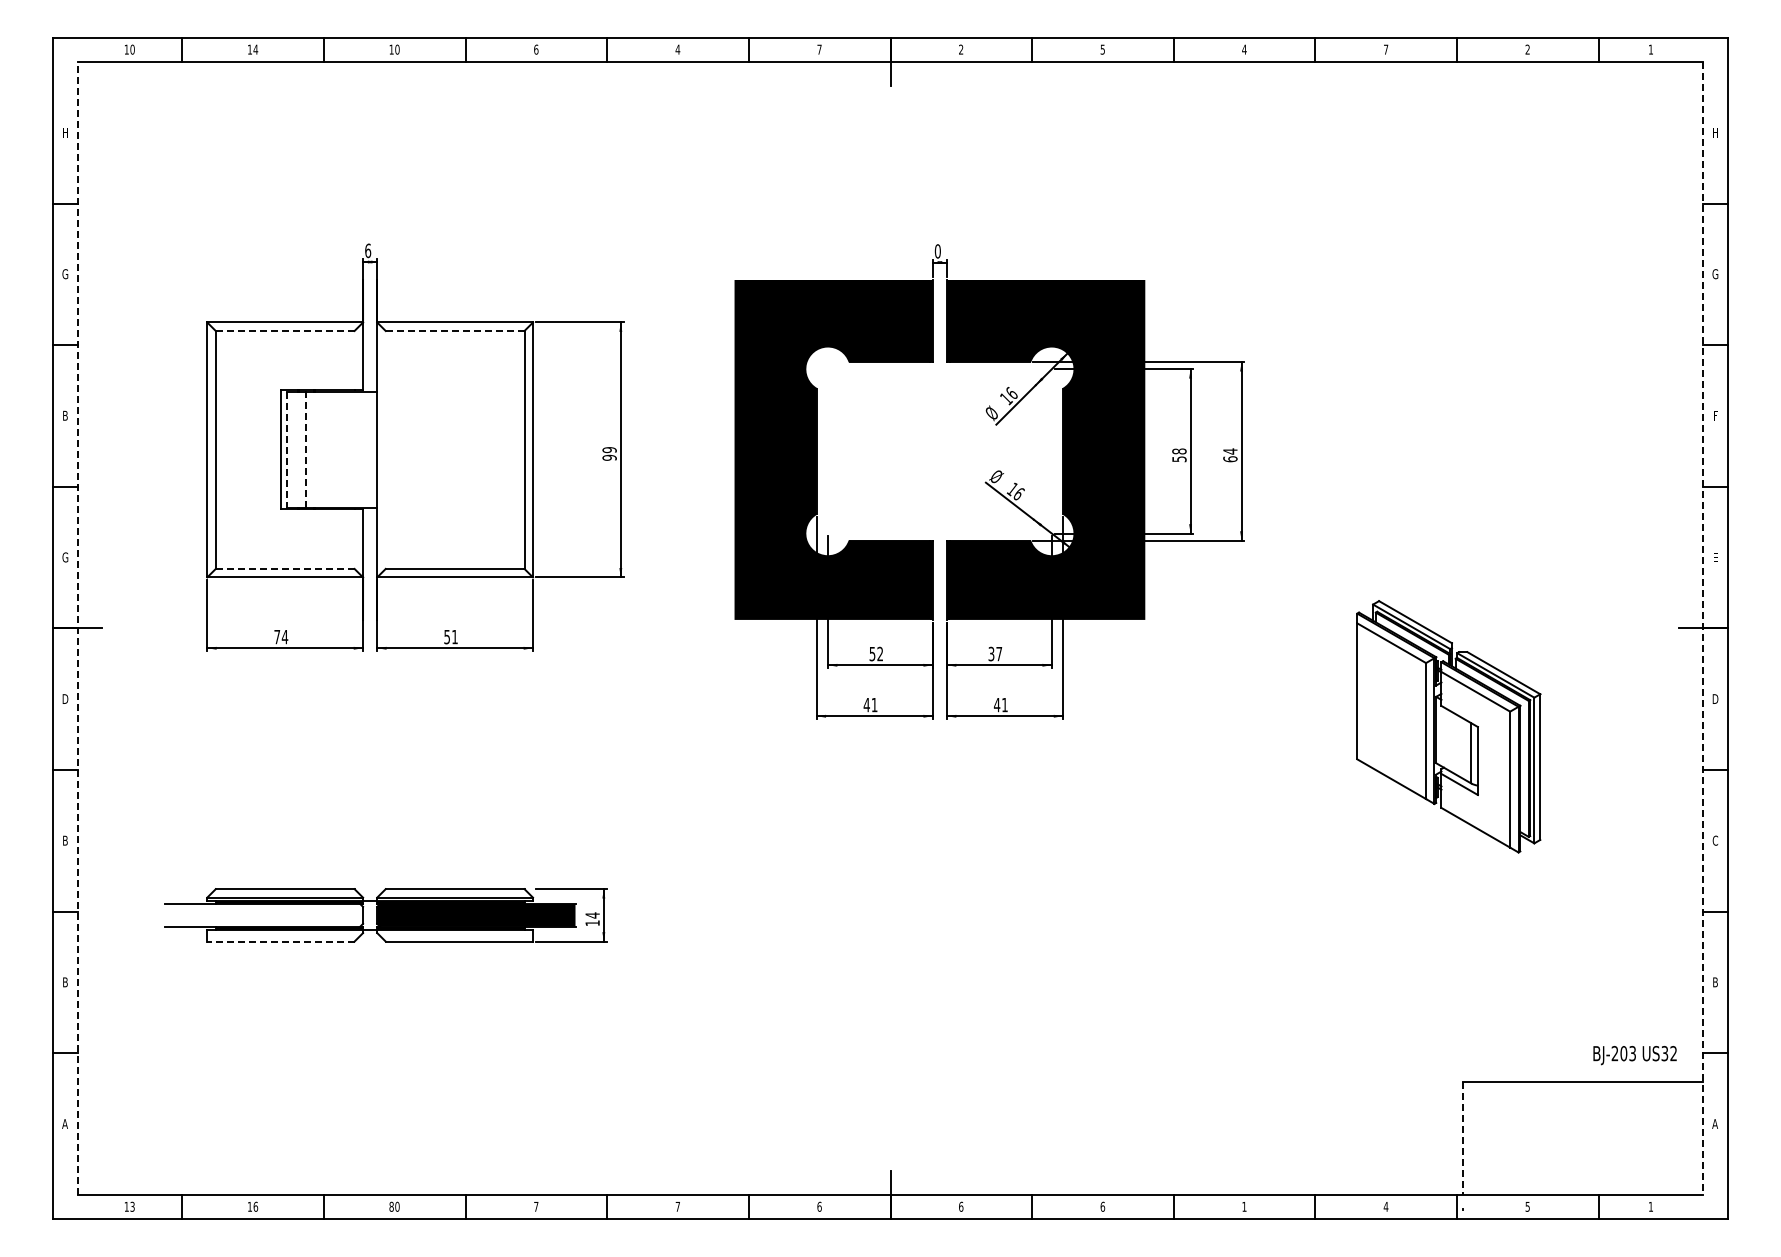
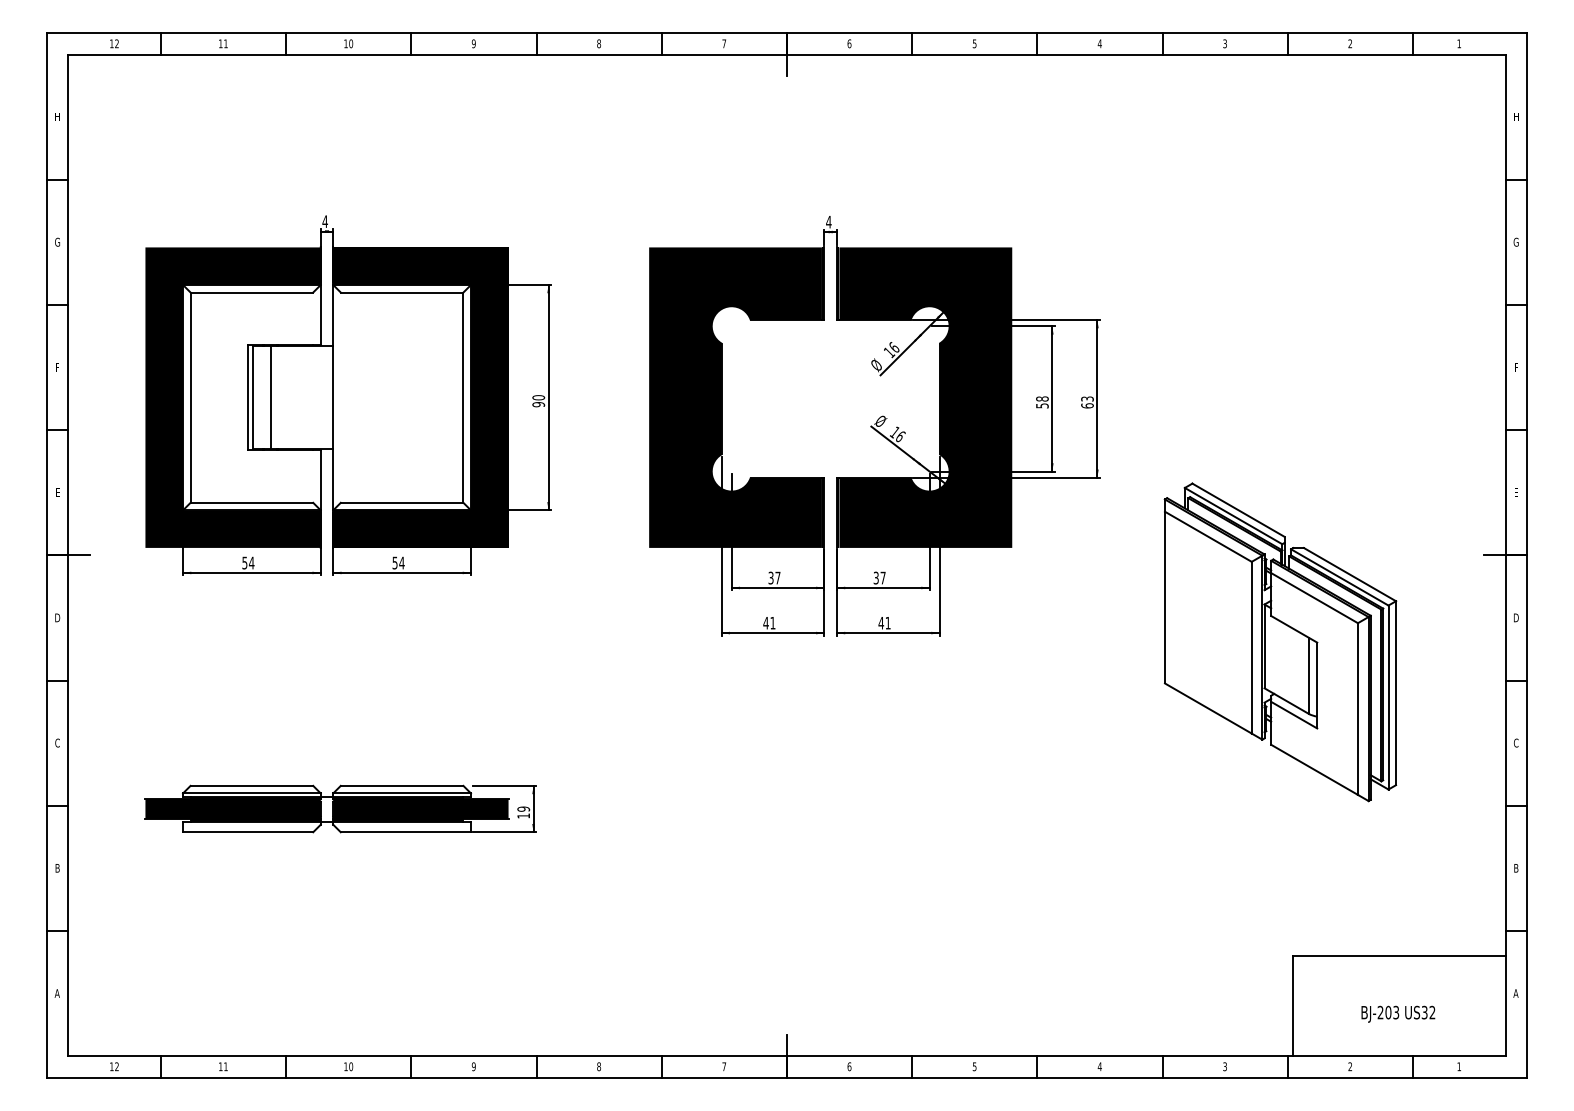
text: (132, 49) -> (116, 43), 10 -> 12
text: (255, 49) -> (225, 43), 14 -> 11
text: (536, 49) -> (474, 43), 6 -> 9
text: (677, 49) -> (598, 43), 4 -> 8
text: (961, 49) -> (849, 43), 2 -> 6
text: (1386, 49) -> (1225, 43), 7 -> 3
text: (367, 250) -> (324, 221), 6 -> 4
text: (937, 251) -> (828, 222), 0 -> 4
line: (284, 330) -> (251, 292), dashed -> solid
line: (454, 330) -> (401, 292), dashed -> solid
text: (65, 415) -> (57, 367), B -> F
fill: (263, 449) -> (232, 397), added
line: (306, 449) -> (270, 397), dashed -> solid
fill: (476, 449) -> (421, 397), added
line: (286, 450) -> (253, 398), dashed -> solid
text: (609, 450) -> (538, 398), 99 -> 90
text: (1230, 451) -> (1087, 399), 64 -> 63
text: (65, 557) -> (57, 492), G -> E
line: (285, 568) -> (252, 502), dashed -> solid
line: (77, 628) -> (68, 555), dashed -> solid
line: (1703, 628) -> (1505, 555), dashed -> solid
text: (277, 637) -> (245, 563), 74 -> 54
text: (454, 637) -> (401, 563), 51 -> 54
text: (876, 653) -> (774, 577), 52 -> 37
part: (1448, 726) -> (1280, 642), size x1.43
text: (64, 840) -> (56, 742), B -> C
fill: (263, 915) -> (232, 809), added
text: (592, 915) -> (523, 809), 14 -> 19
line: (280, 941) -> (247, 832), dashed -> solid
text: (1634, 1055) -> (1397, 1014), moved
line: (1462, 1138) -> (1292, 1006), dashed -> solid
text: (255, 1206) -> (225, 1066), 16 -> 11
text: (391, 1206) -> (345, 1066), 80 -> 10
text: (536, 1206) -> (474, 1066), 7 -> 9
text: (677, 1206) -> (598, 1066), 7 -> 8
text: (819, 1206) -> (724, 1066), 6 -> 7
text: (1102, 1206) -> (974, 1066), 6 -> 5
text: (1244, 1206) -> (1099, 1066), 1 -> 4
text: (1385, 1206) -> (1224, 1066), 4 -> 3
text: (1527, 1206) -> (1350, 1066), 5 -> 2
text: (132, 1207) -> (116, 1067), 13 -> 12

